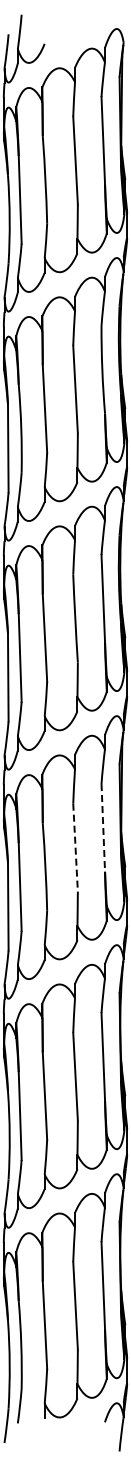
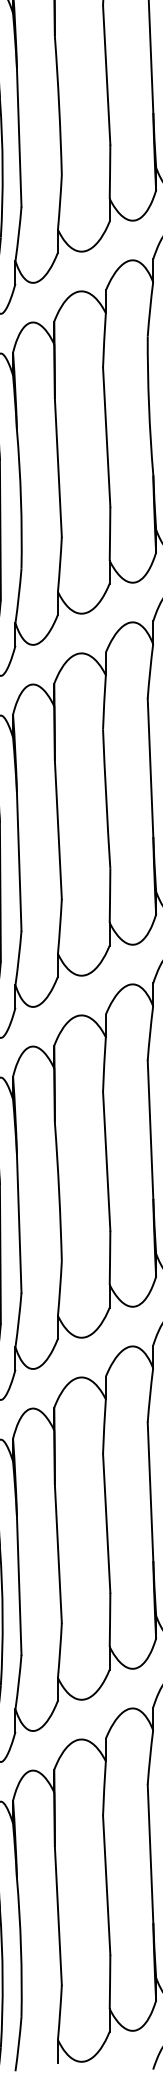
line: (103, 827) -> (150, 1129), dashed -> solid
line: (75, 848) -> (106, 1162), dashed -> solid

